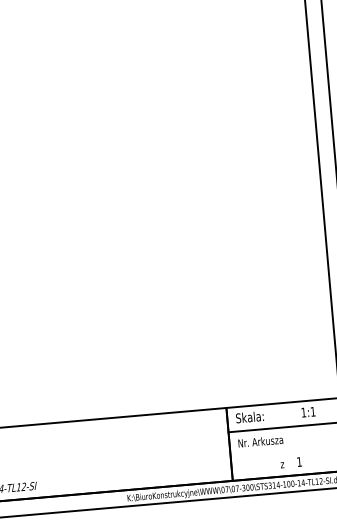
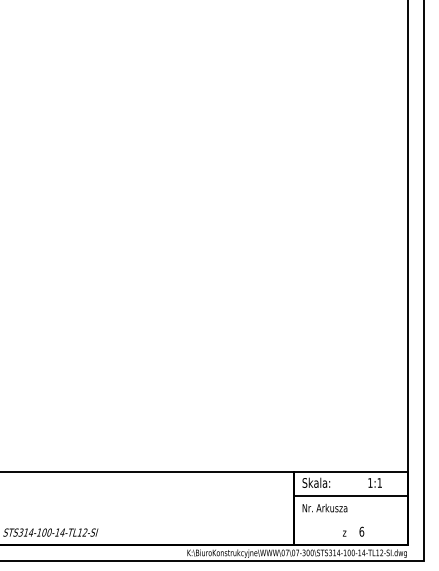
text: (299, 461) -> (361, 531), 1 -> 6

